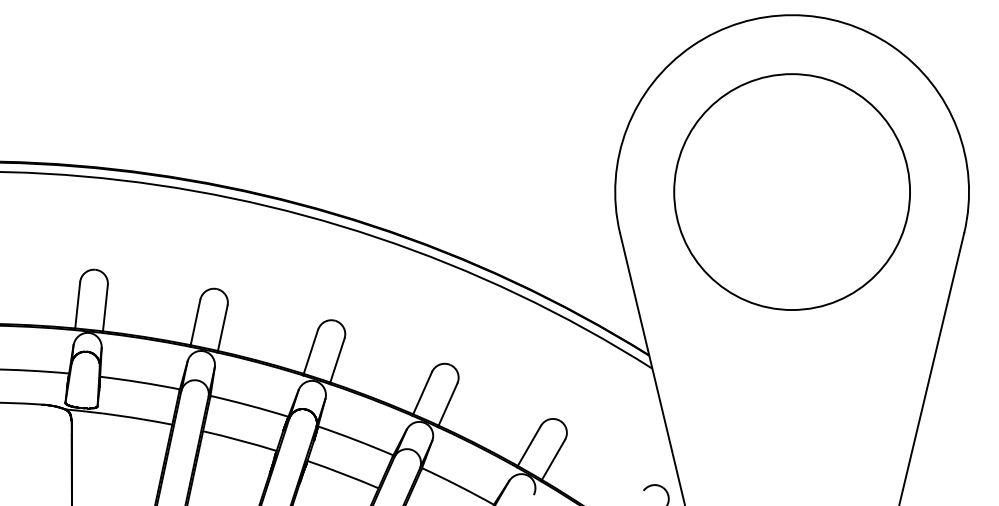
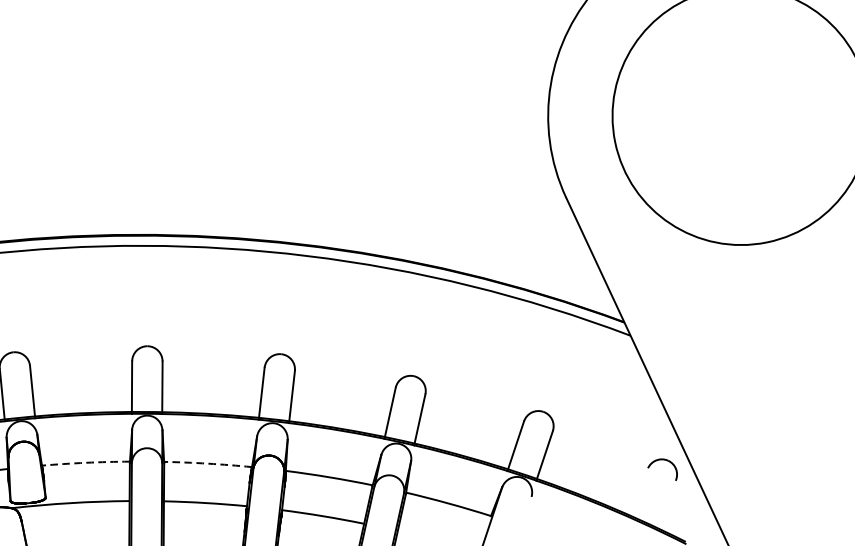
arc: (140, 382) -> (86, 462), solid -> dashed
arc: (249, 405) -> (207, 463), solid -> dashed

